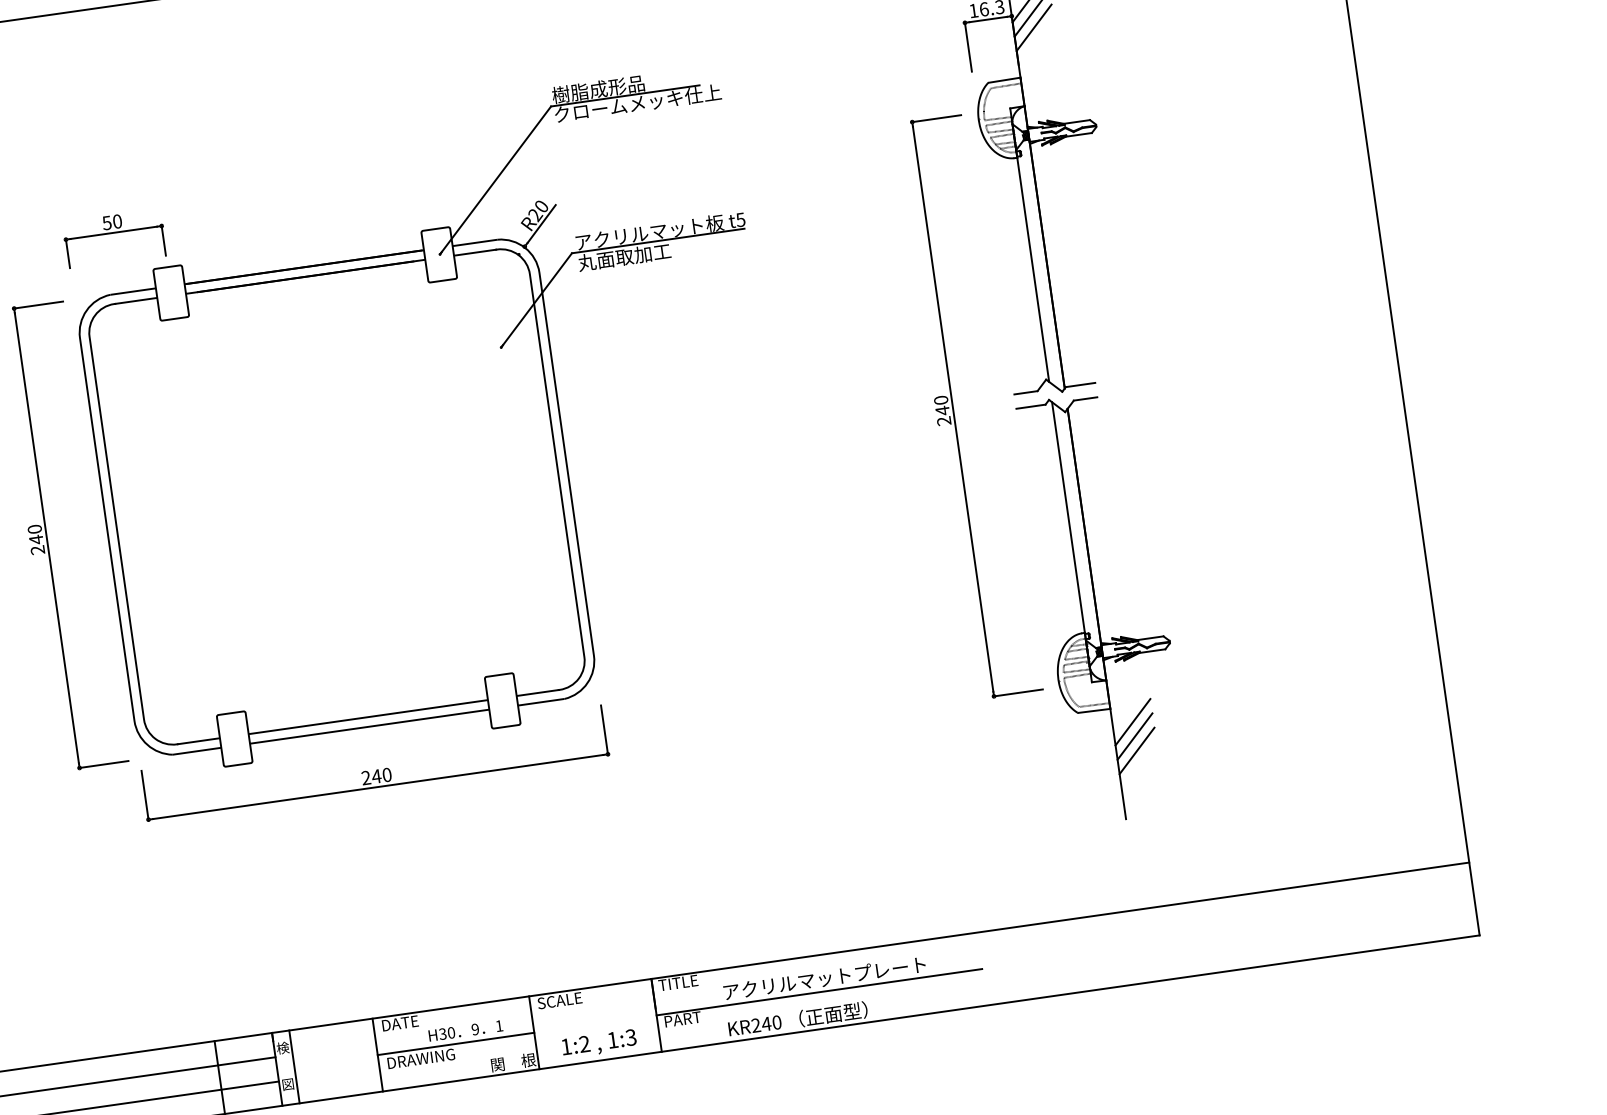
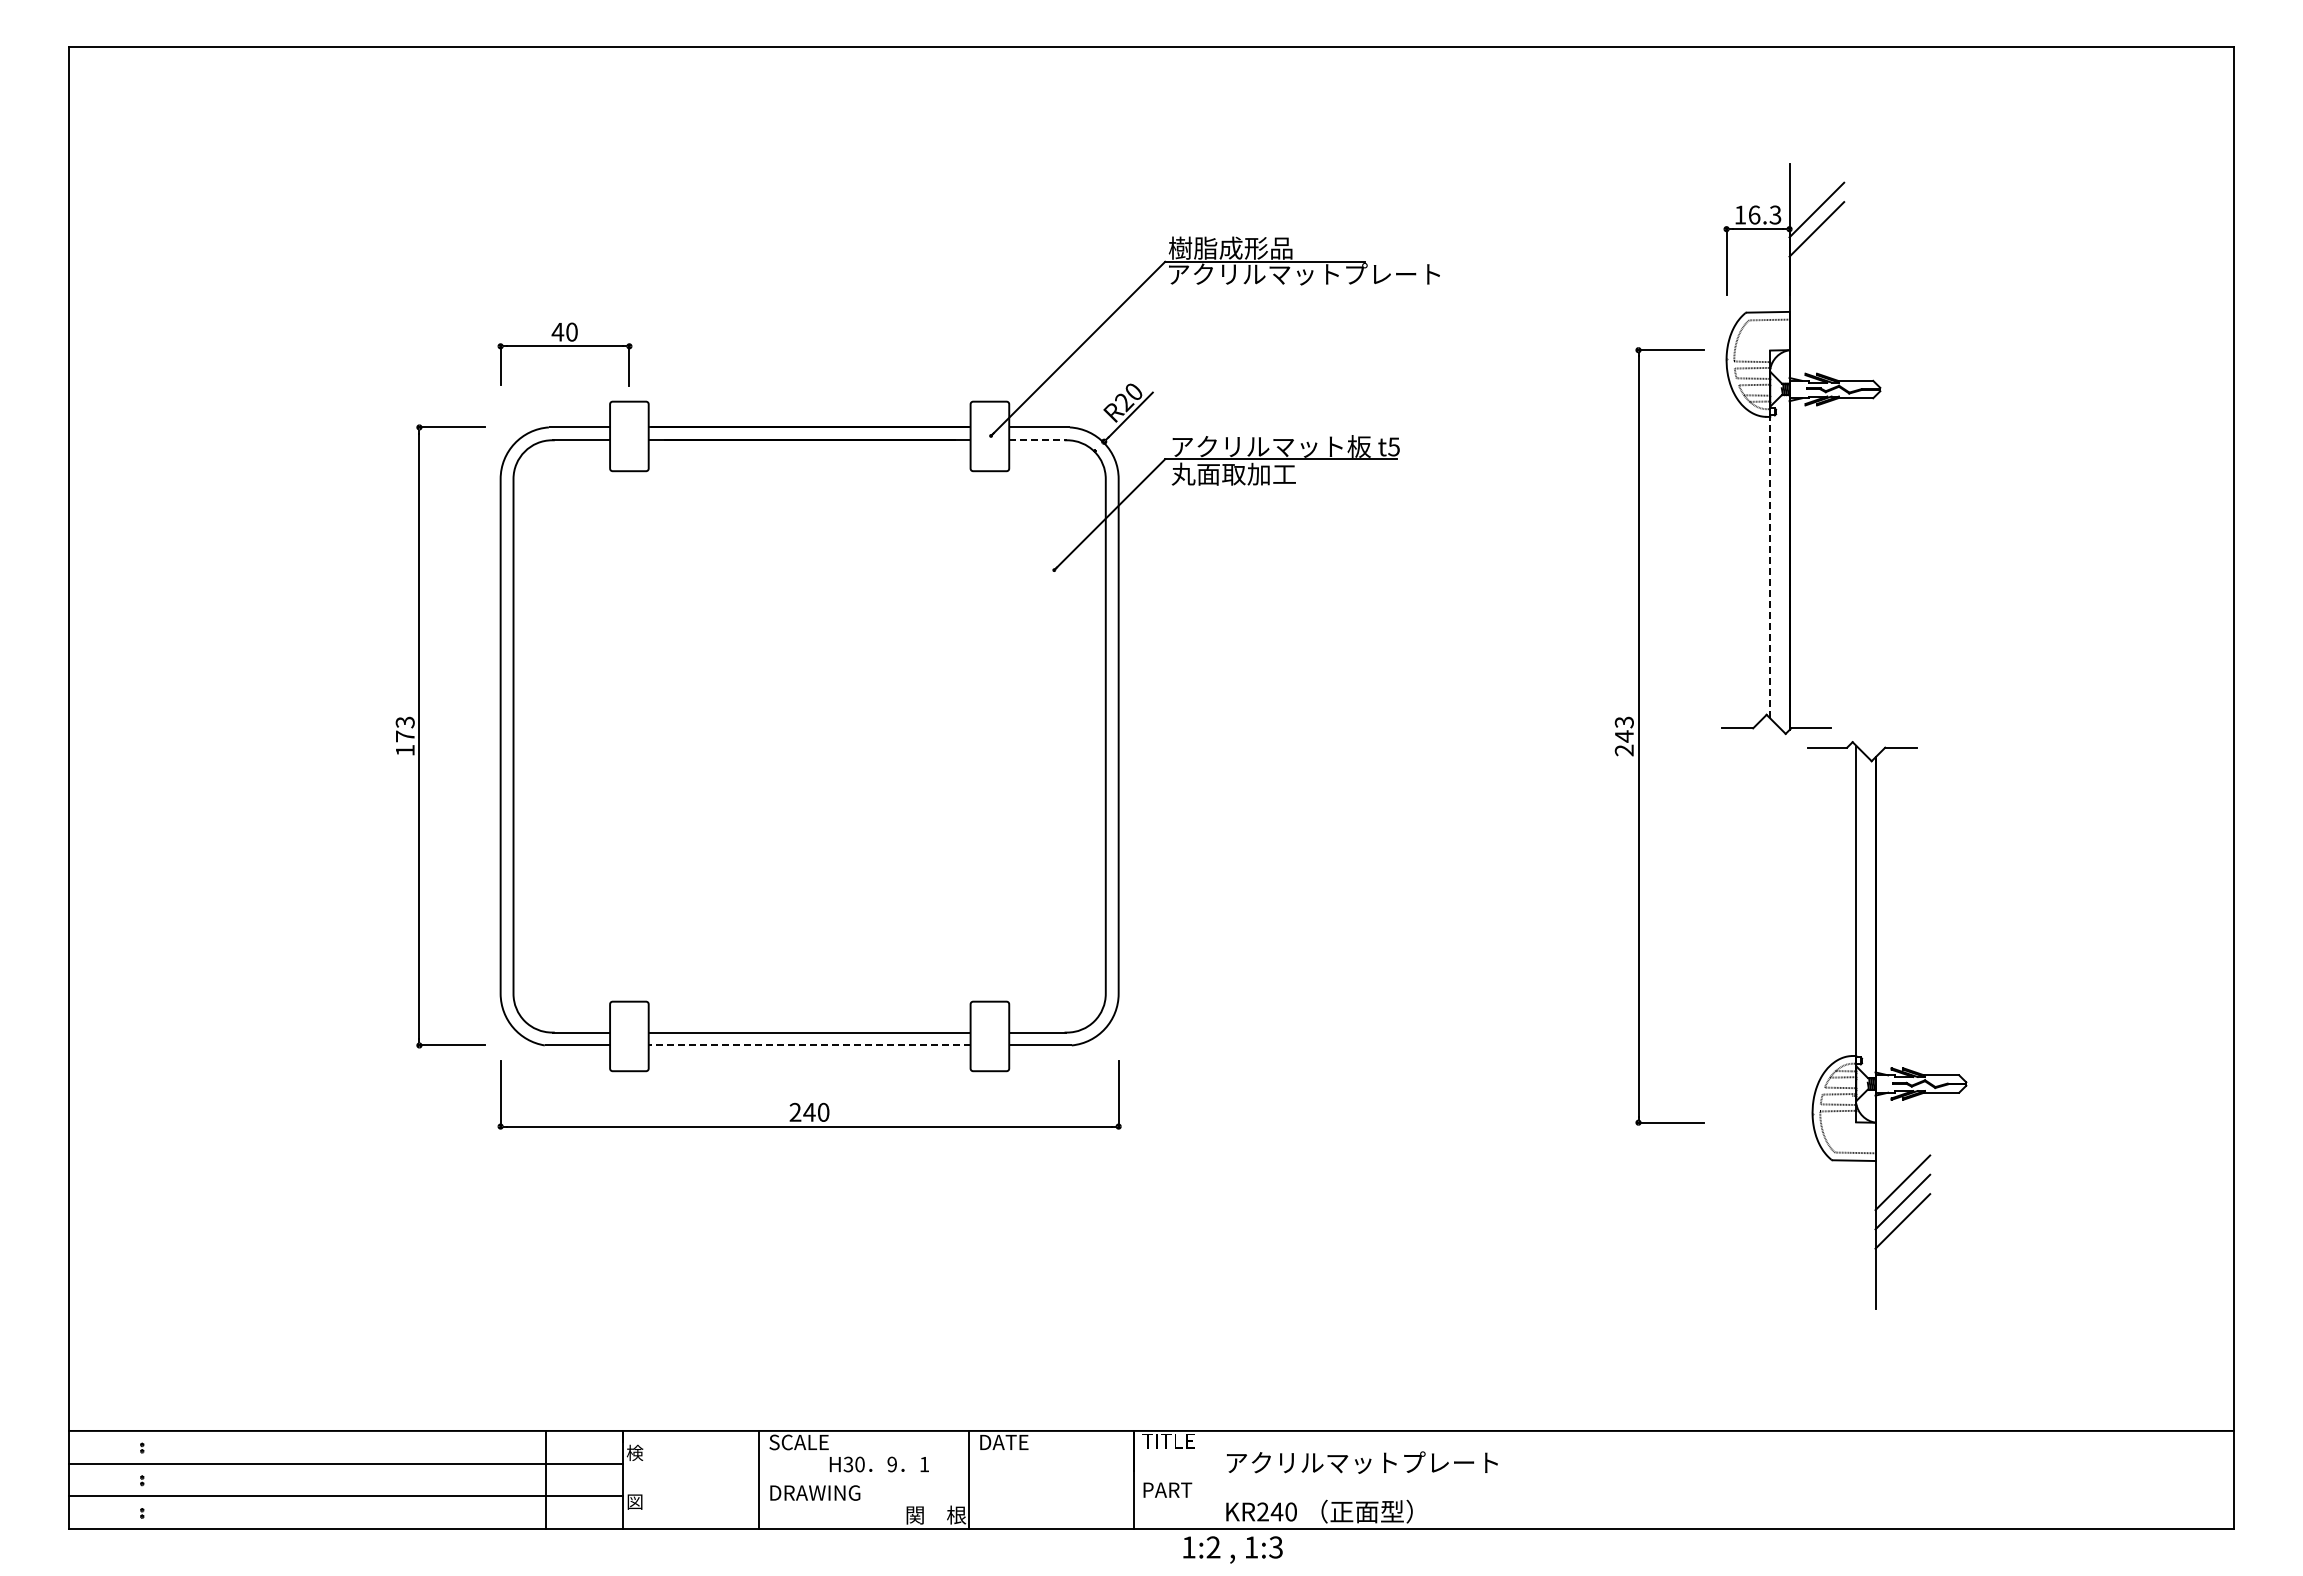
line: (1033, 27) -> (1816, 248), removed
text: (655, 101) -> (1303, 274), クロームメッキ仕上 -> アクリルマットプレート
text: (106, 223) -> (557, 332), 50 -> 40
line: (1030, 251) -> (1770, 543), solid -> dashed
line: (475, 252) -> (1038, 440), solid -> dashed
text: (941, 400) -> (1624, 722), 240 -> 243
text: (35, 539) -> (404, 736), 240 -> 173
part: (1096, 608) -> (1876, 1025), moved
line: (369, 726) -> (809, 1045), solid -> dashed
line: (819, 991) -> (1352, 1479), removed
text: (559, 1000) -> (1008, 1442), SCALE -> DATE
text: (403, 1023) -> (798, 1442), DATE -> SCALE
line: (455, 1043) -> (863, 1479), removed
text: (598, 1043) -> (1232, 1549), moved
line: (294, 1066) -> (646, 1479), removed

